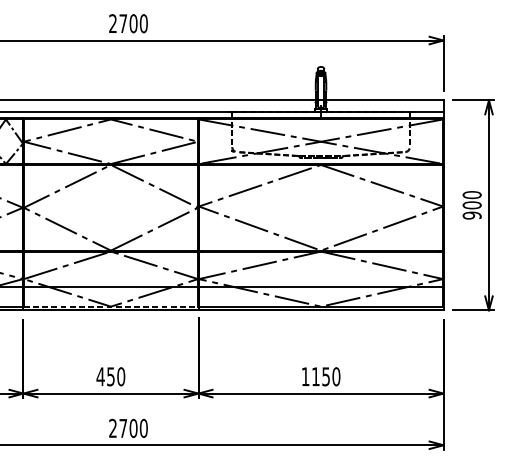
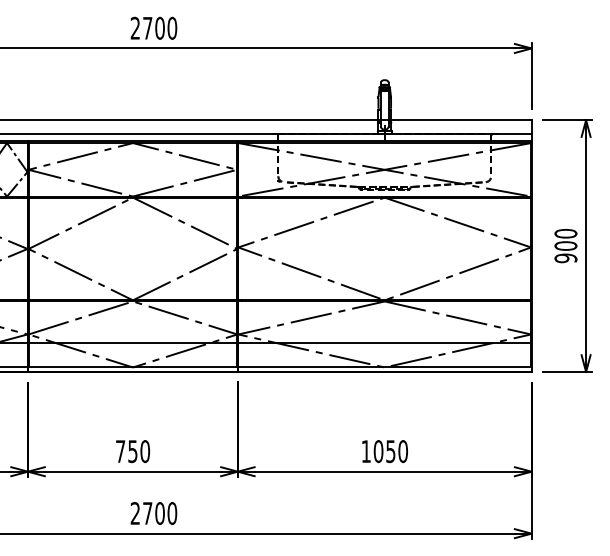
line: (111, 306) -> (133, 367), dashed -> solid
text: (100, 376) -> (120, 451), 450 -> 750
text: (315, 376) -> (378, 451), 1150 -> 1050

